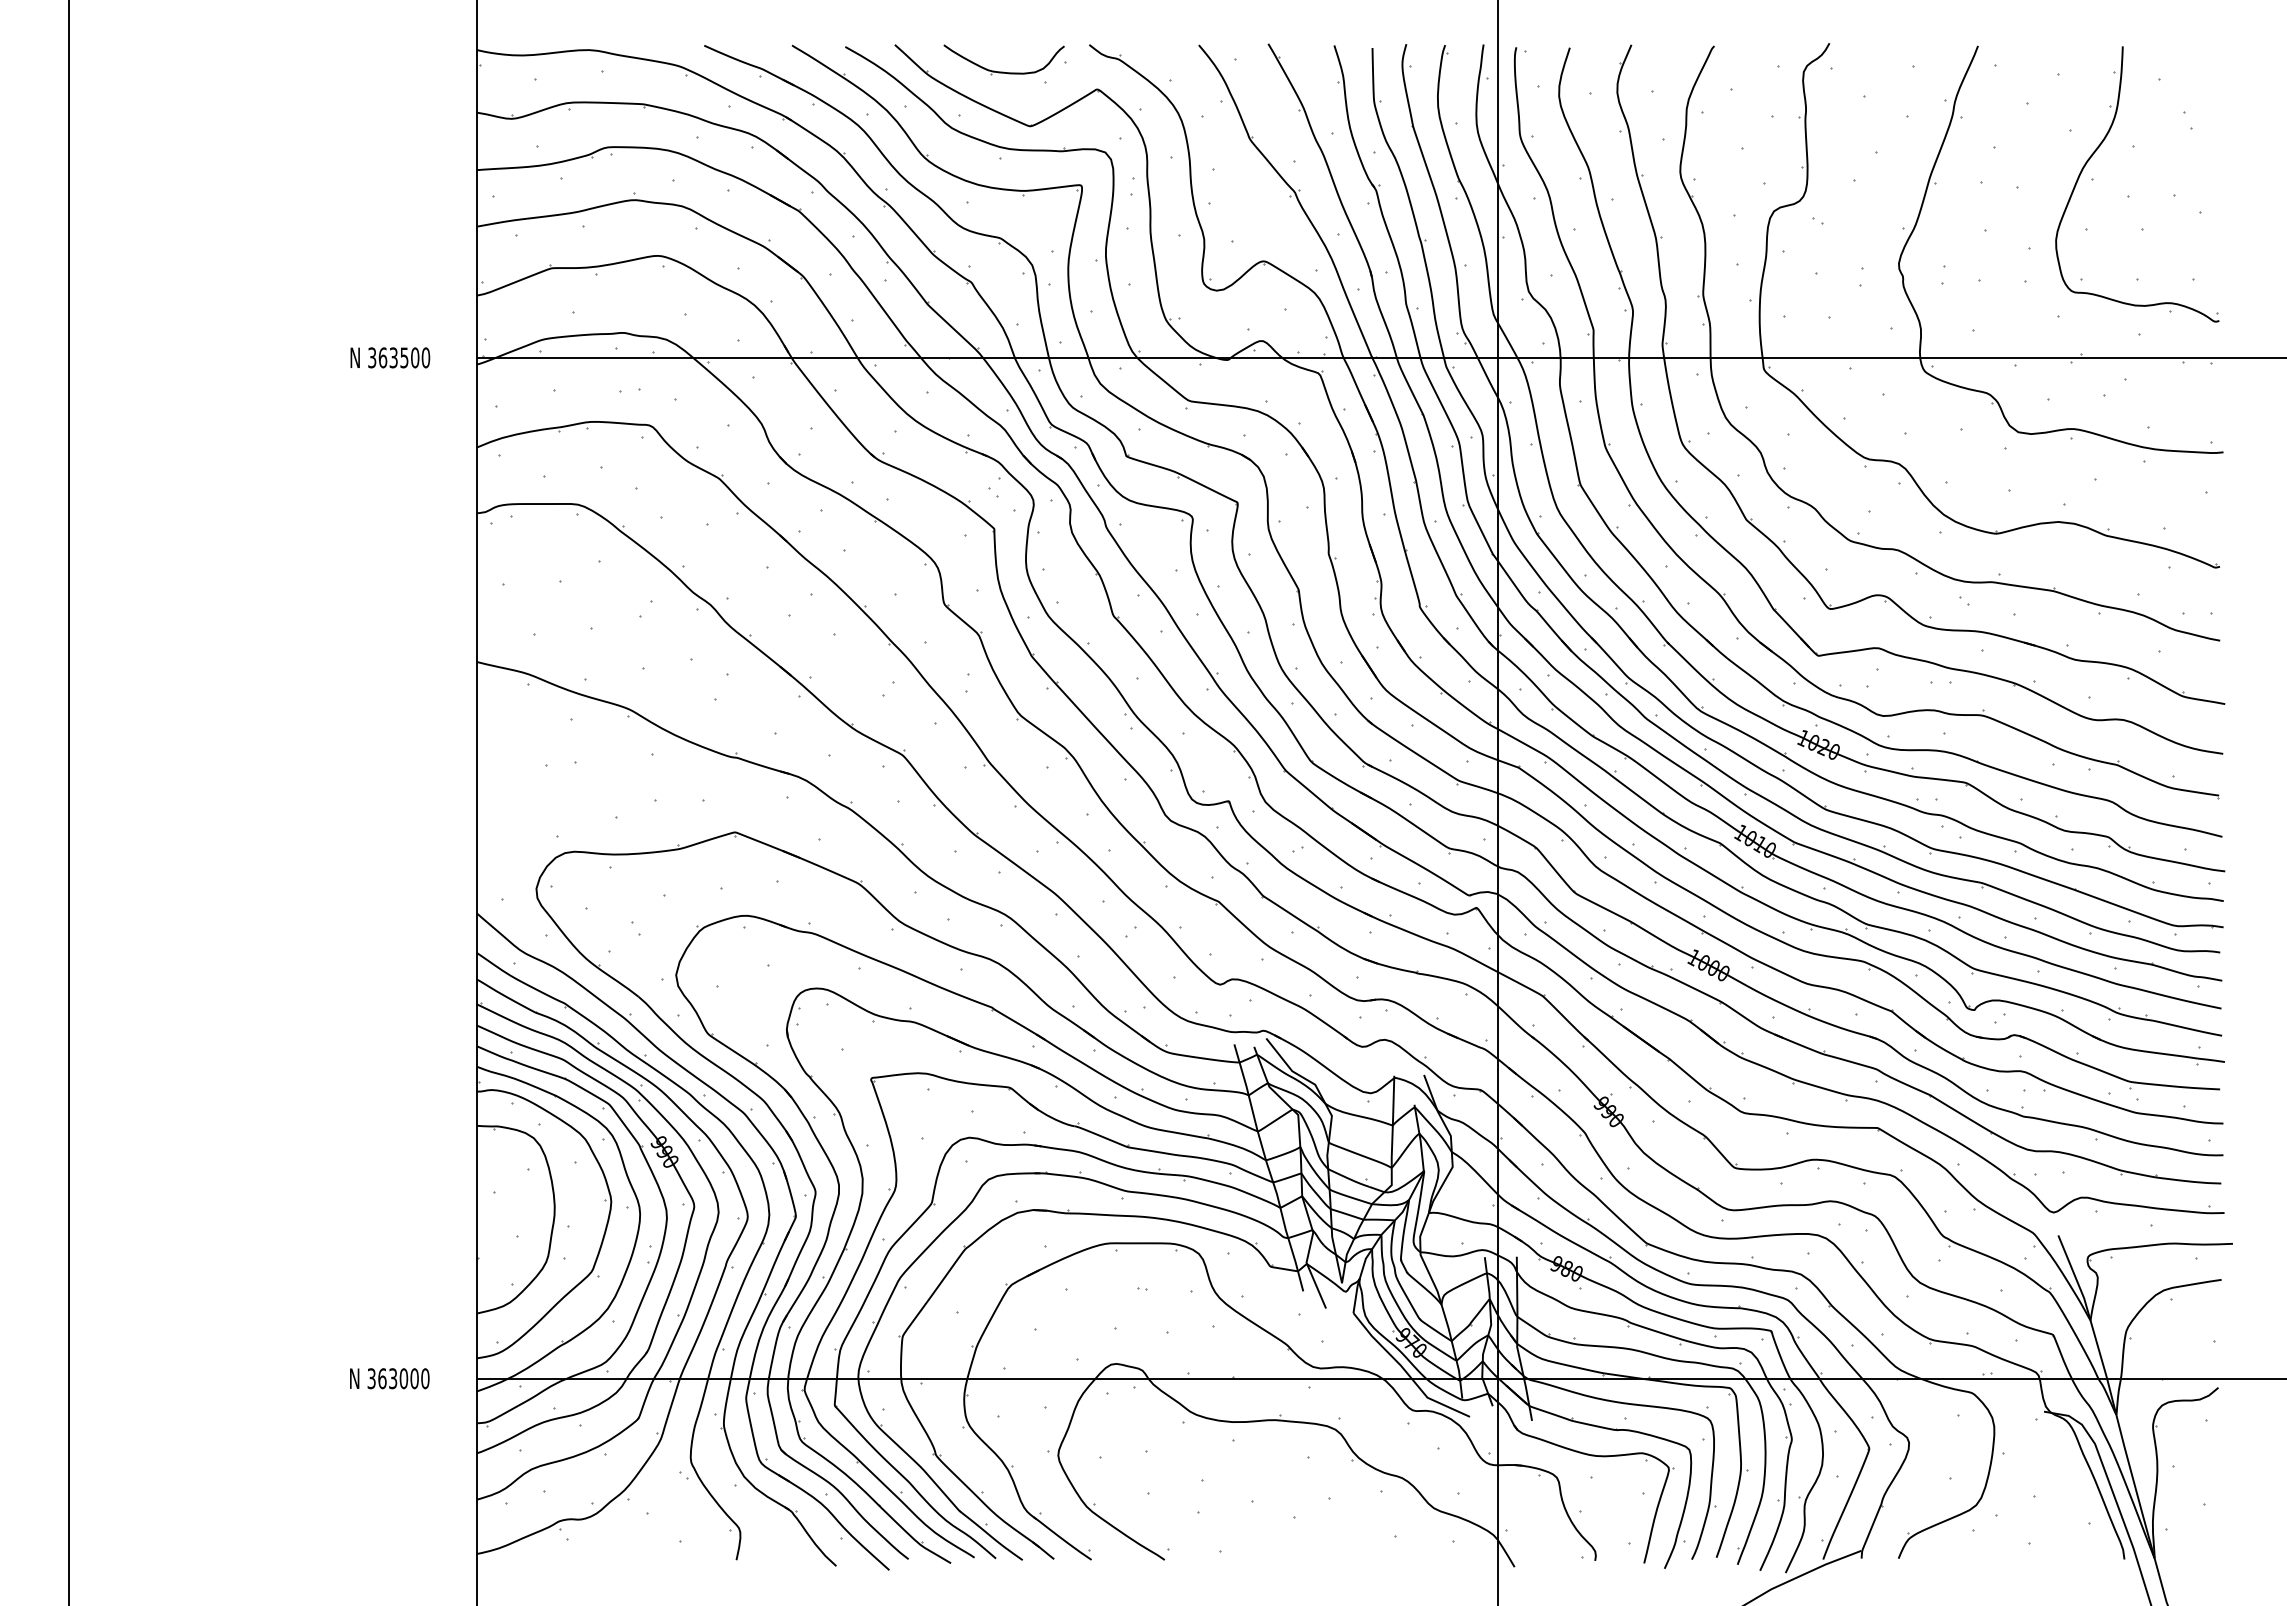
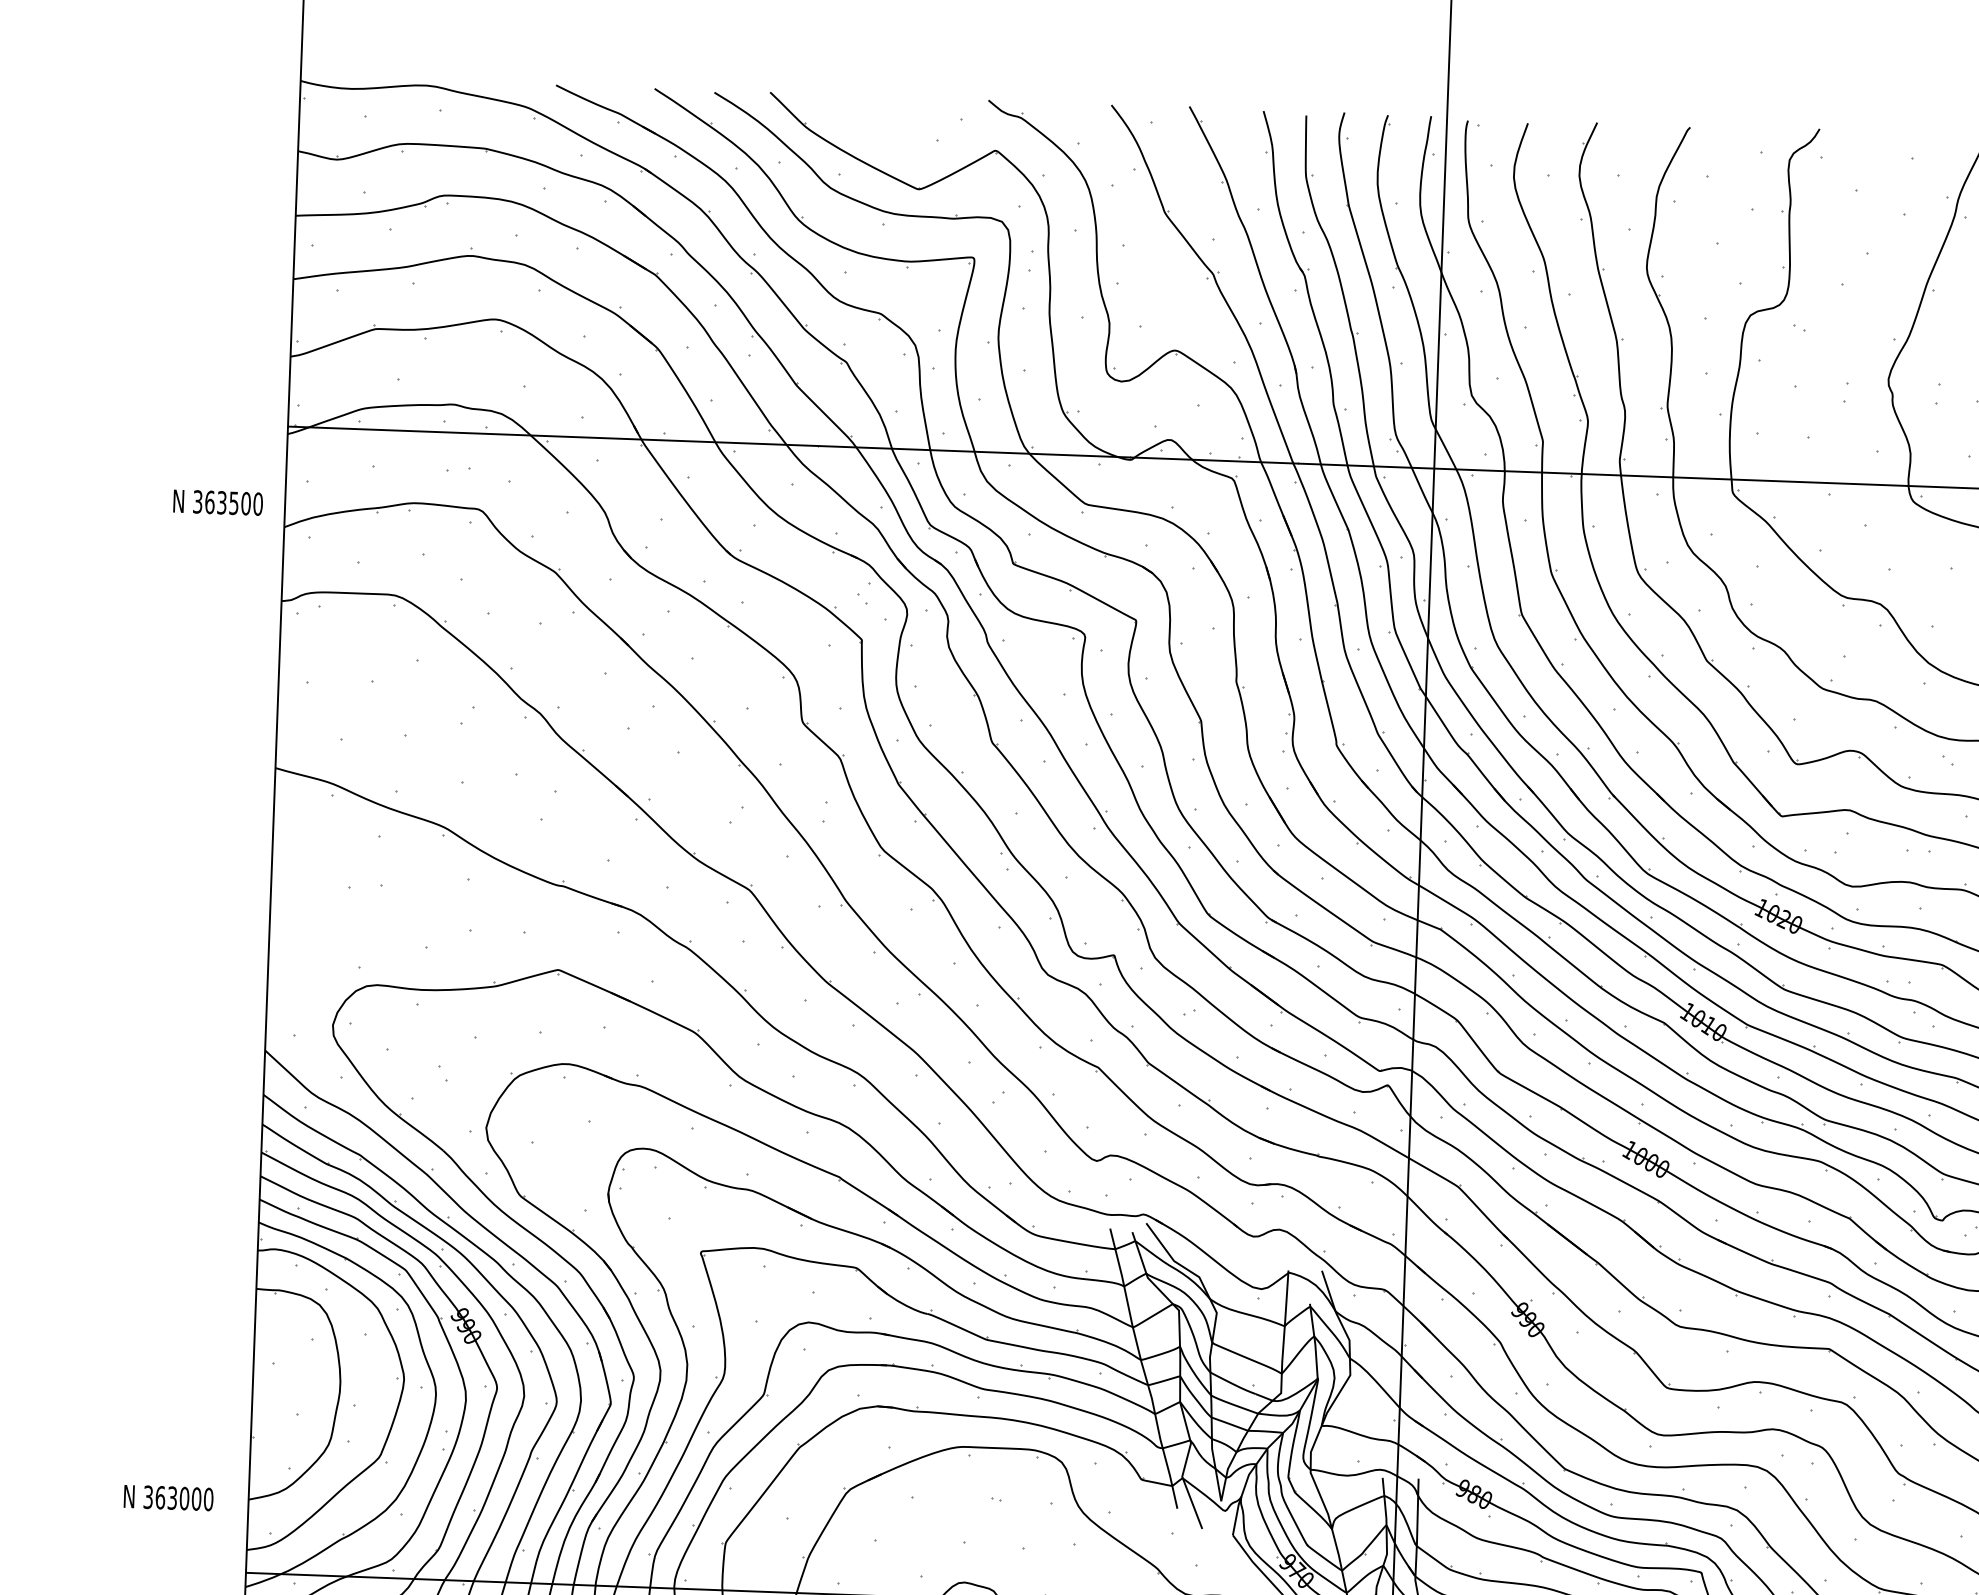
part: (1003, 71) -> (891, 126), removed
text: (390, 357) -> (218, 502), moved
text: (389, 1378) -> (168, 1497), moved

